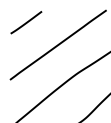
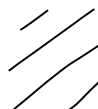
line: (26, 21) -> (34, 19), moved

